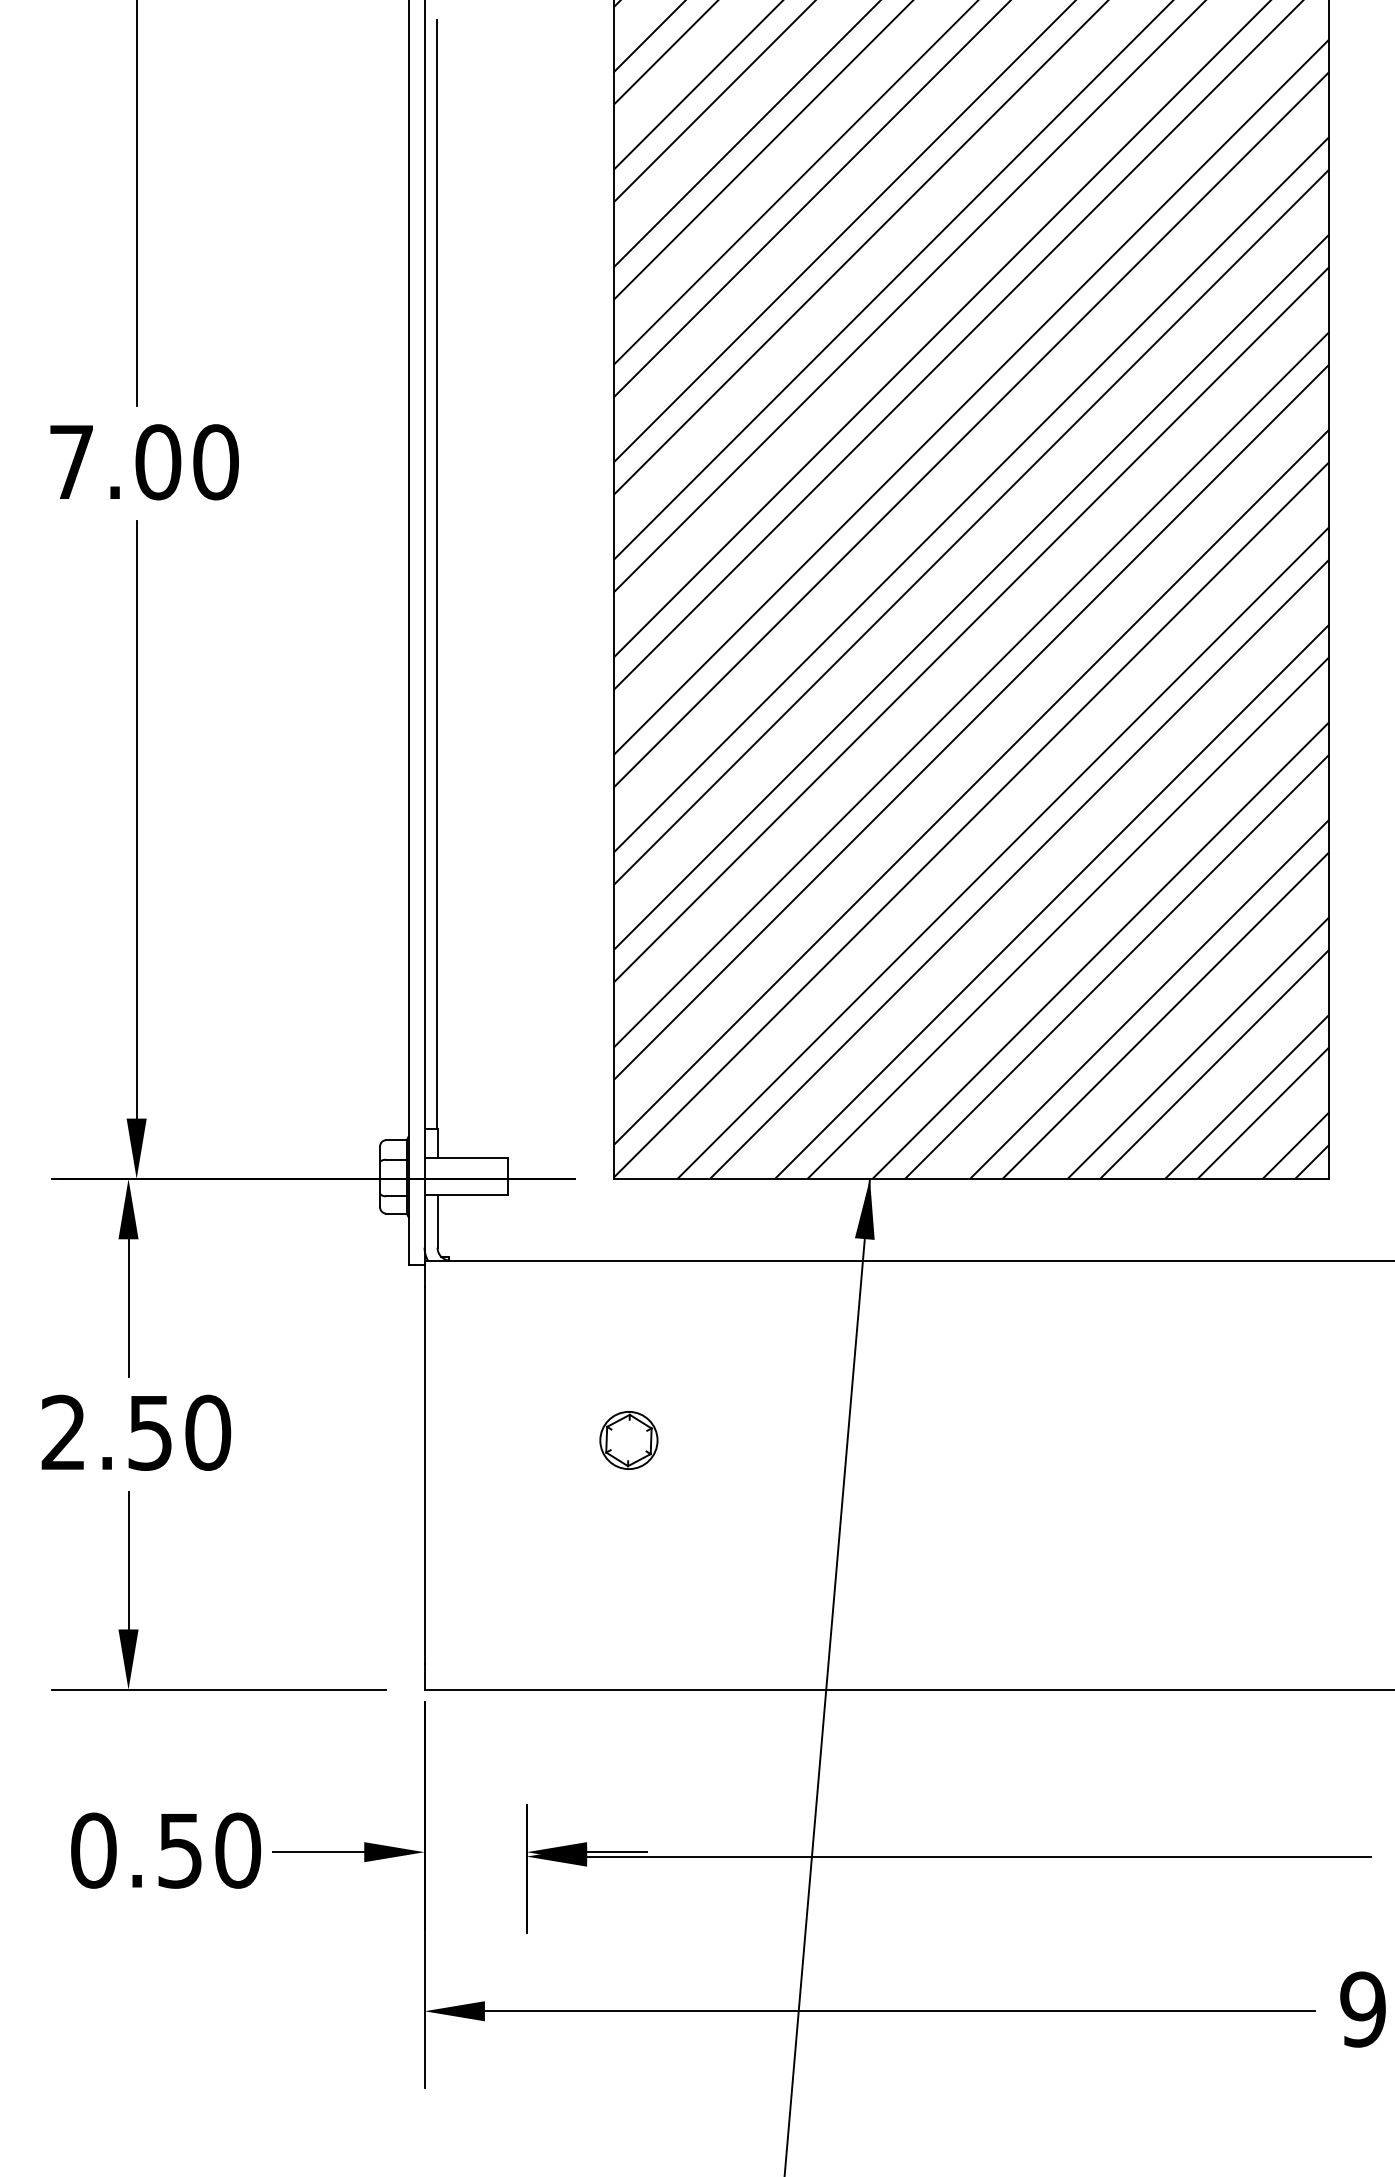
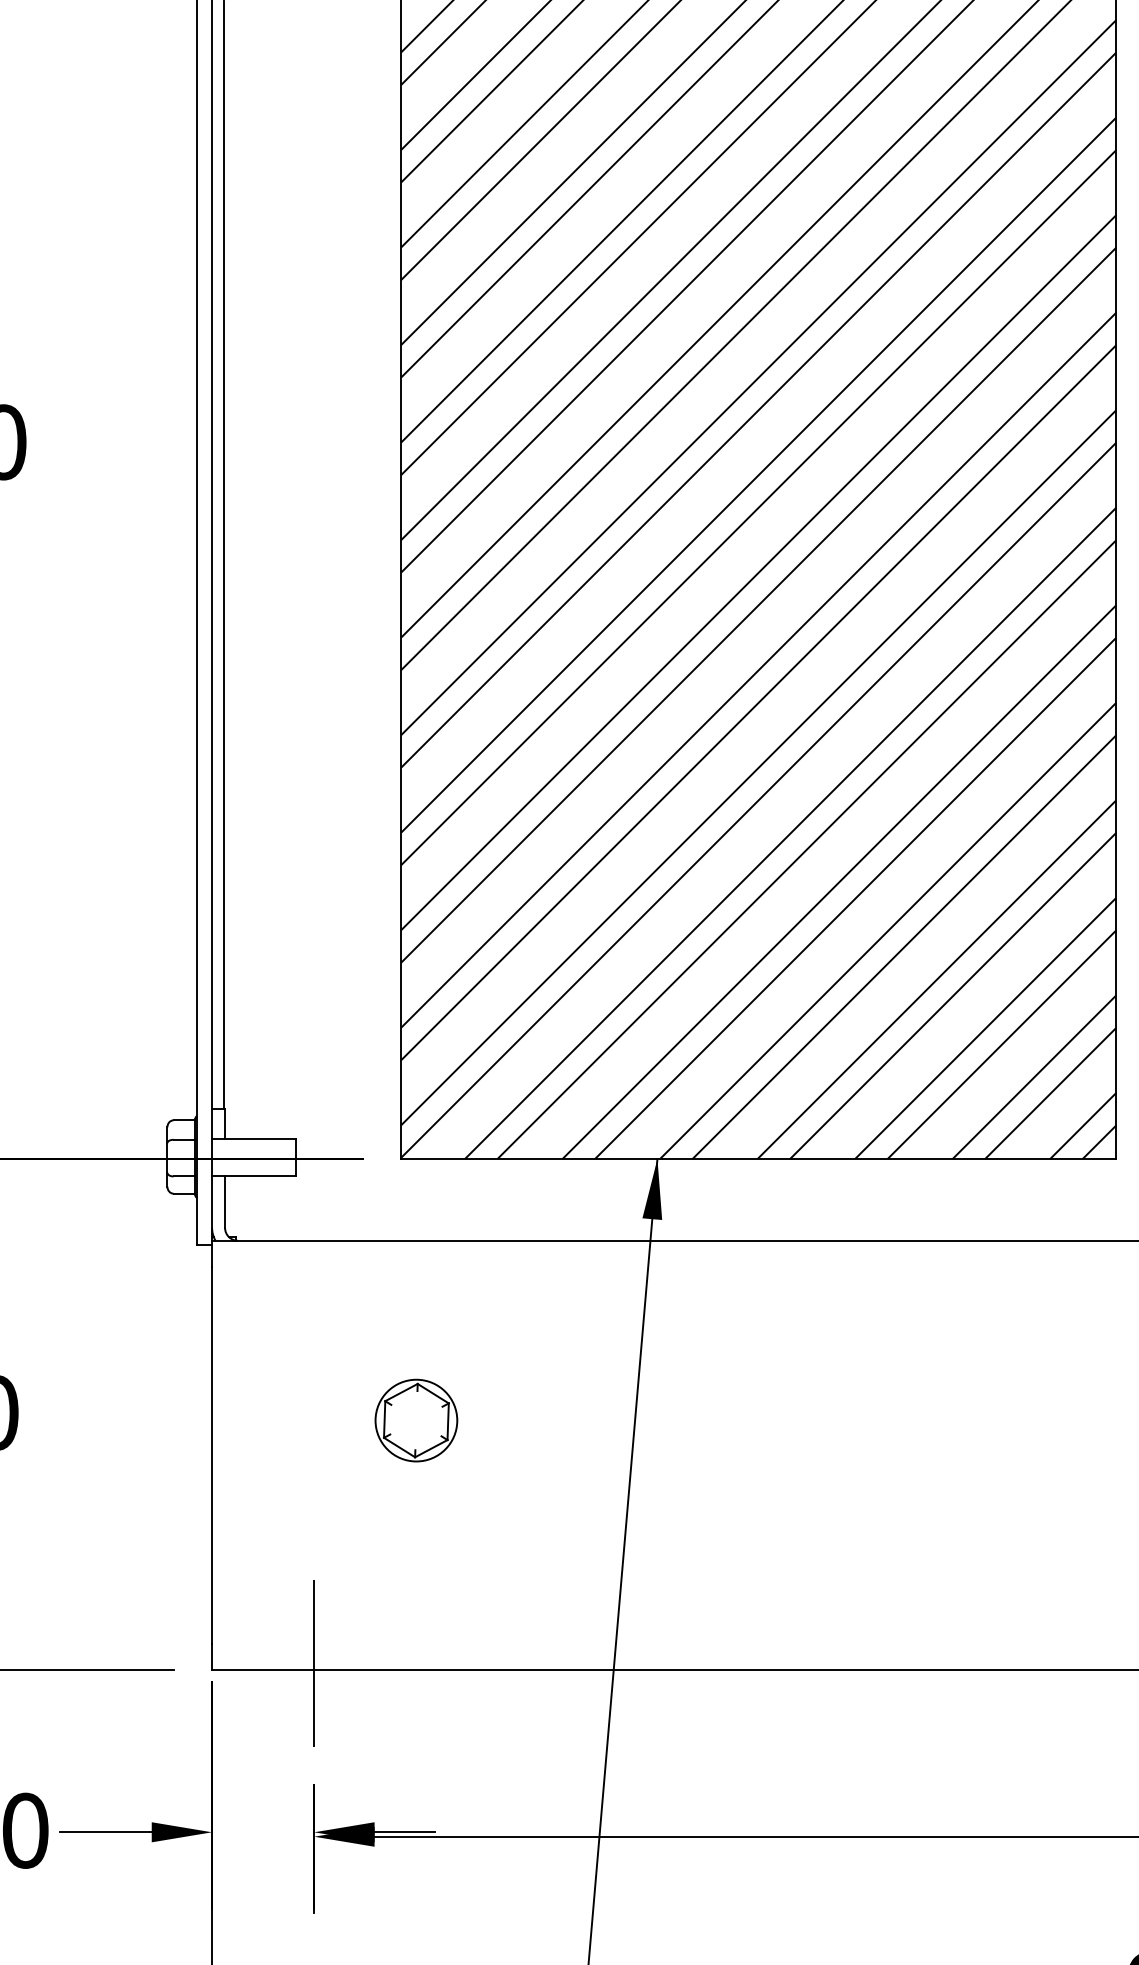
part: (628, 1440) -> (416, 1420), size x1.43
line: (526, 1683) -> (314, 1663), added

